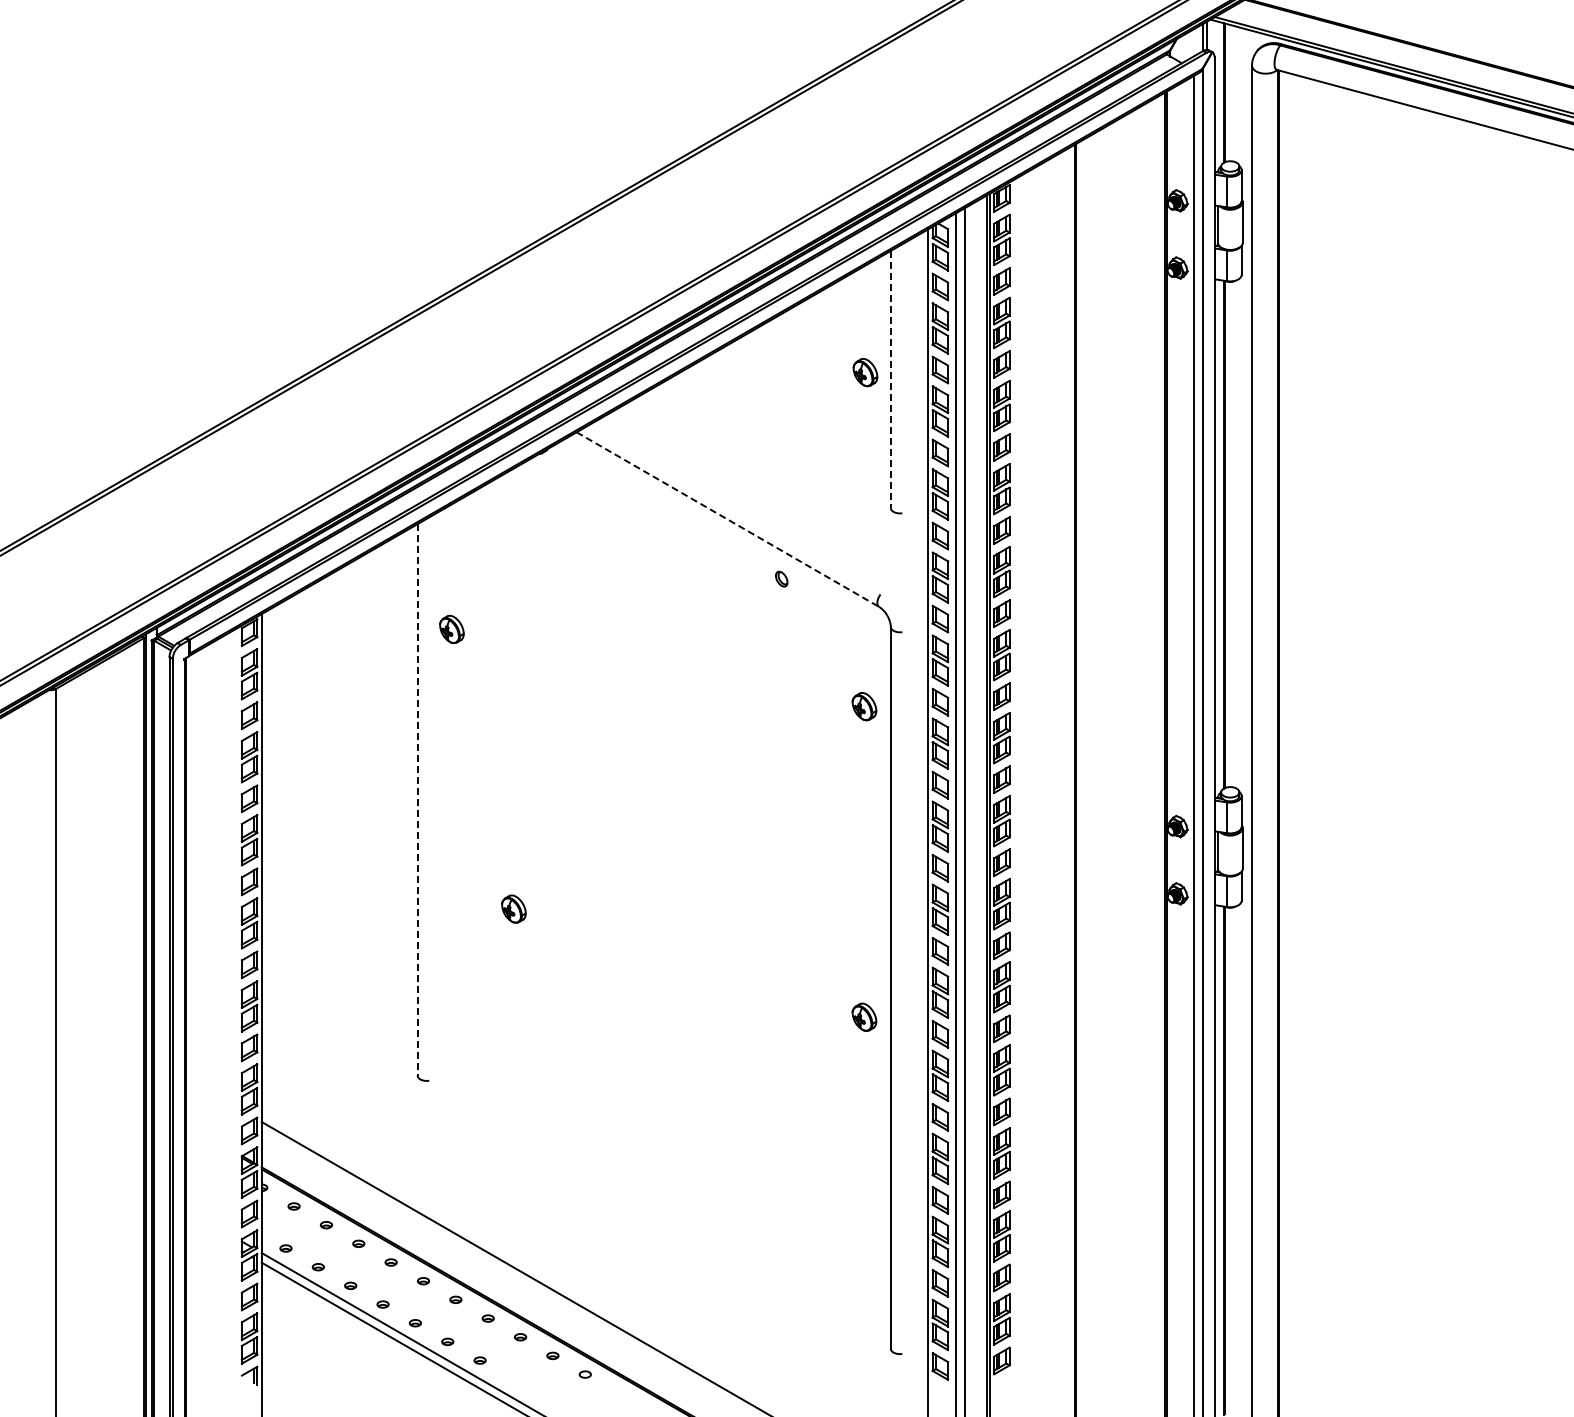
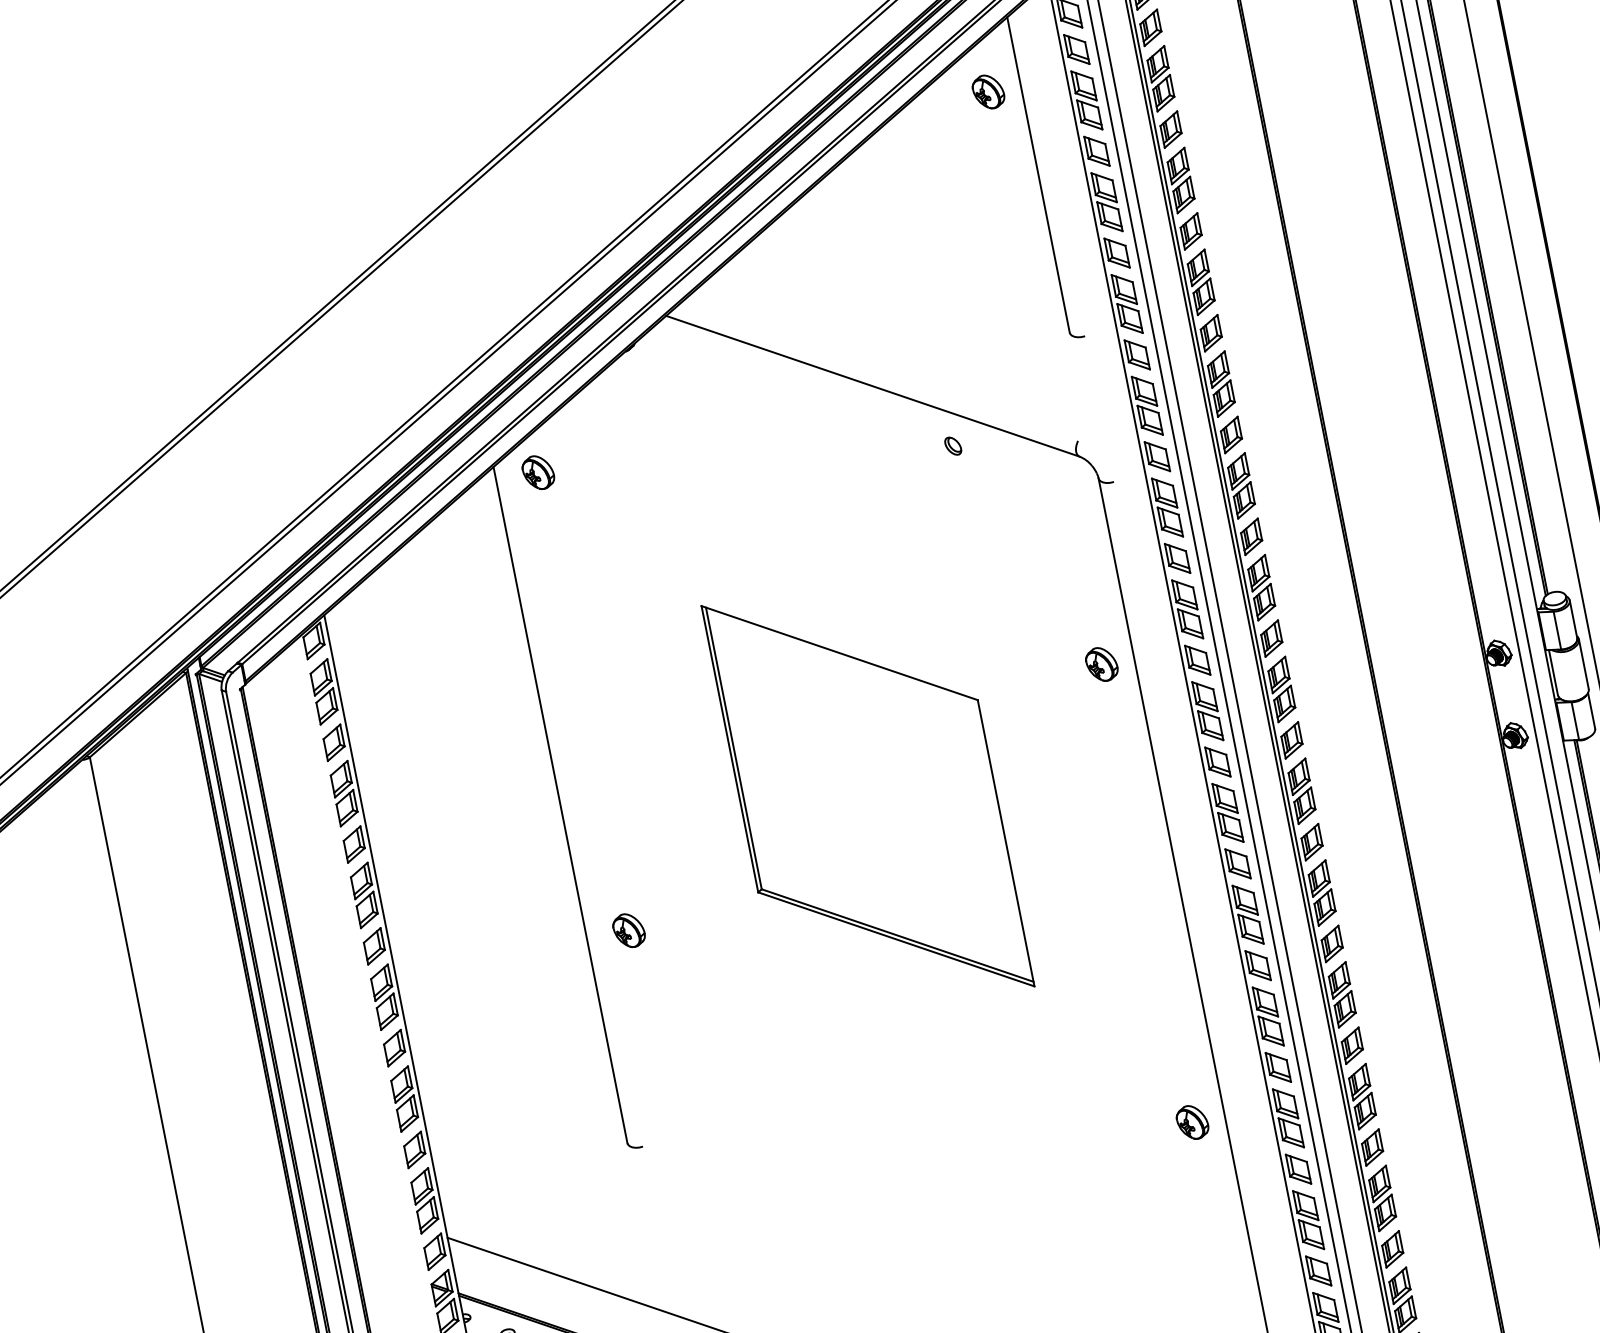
part: (865, 372) -> (988, 91), moved
line: (890, 379) -> (1038, 175), dashed -> solid
line: (727, 519) -> (872, 386), dashed -> solid
part: (451, 629) -> (537, 472), moved
part: (864, 706) -> (1101, 664), moved
line: (417, 799) -> (560, 804), dashed -> solid
part: (660, 840) -> (868, 795), added
part: (513, 908) -> (628, 930), moved
part: (864, 1016) -> (1192, 1121), moved

